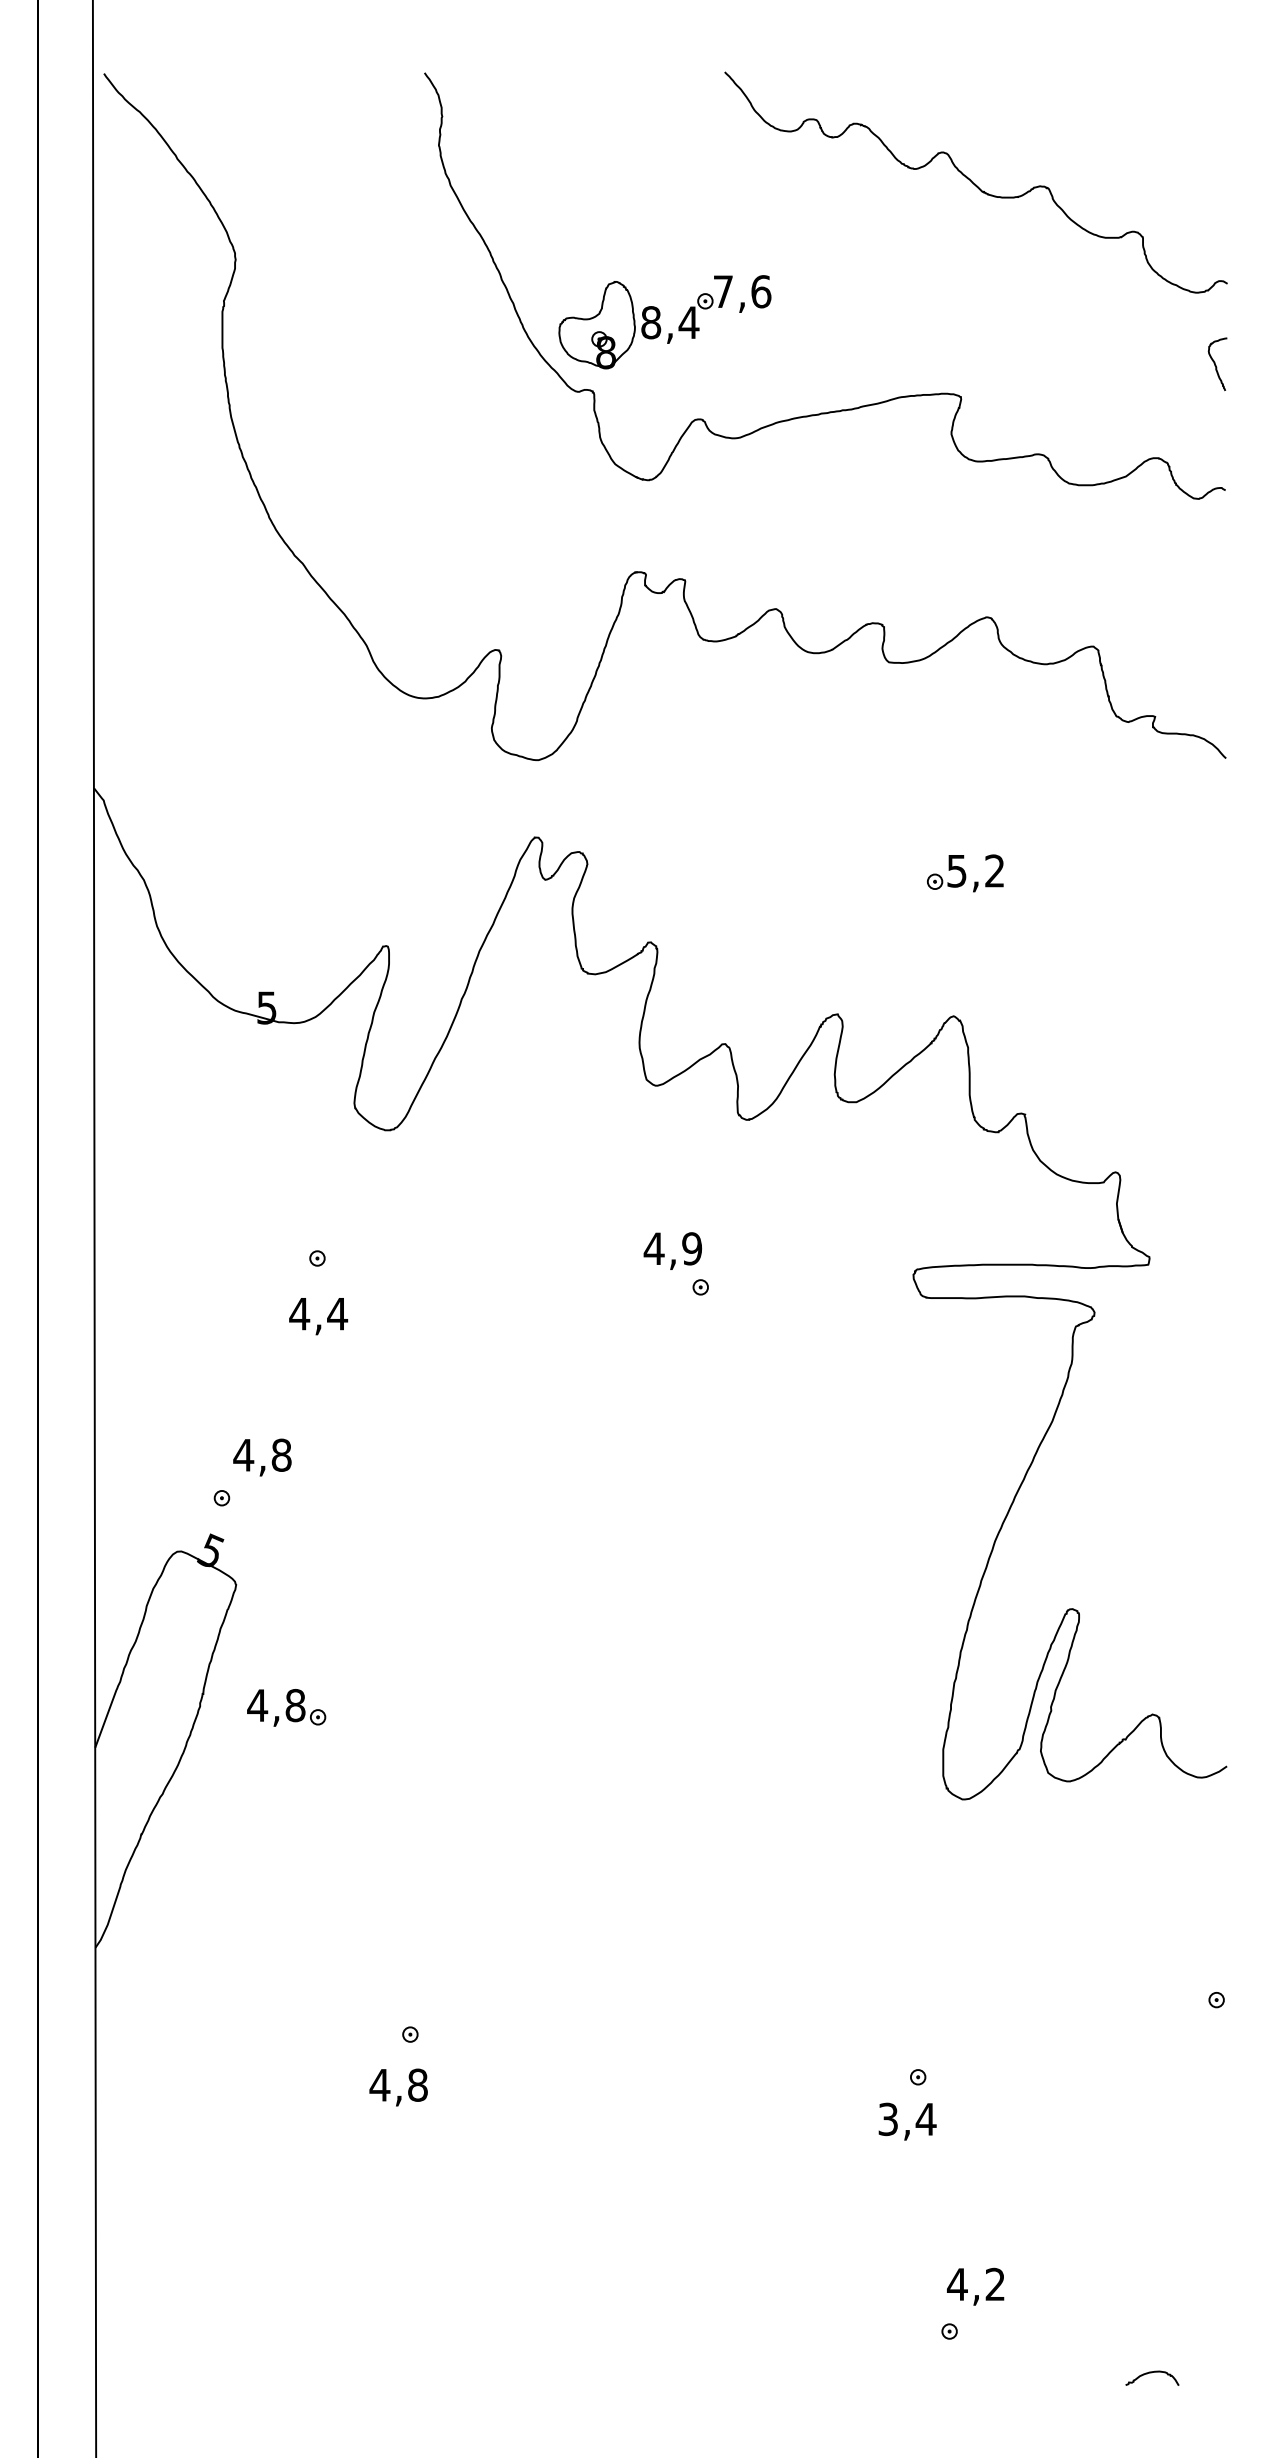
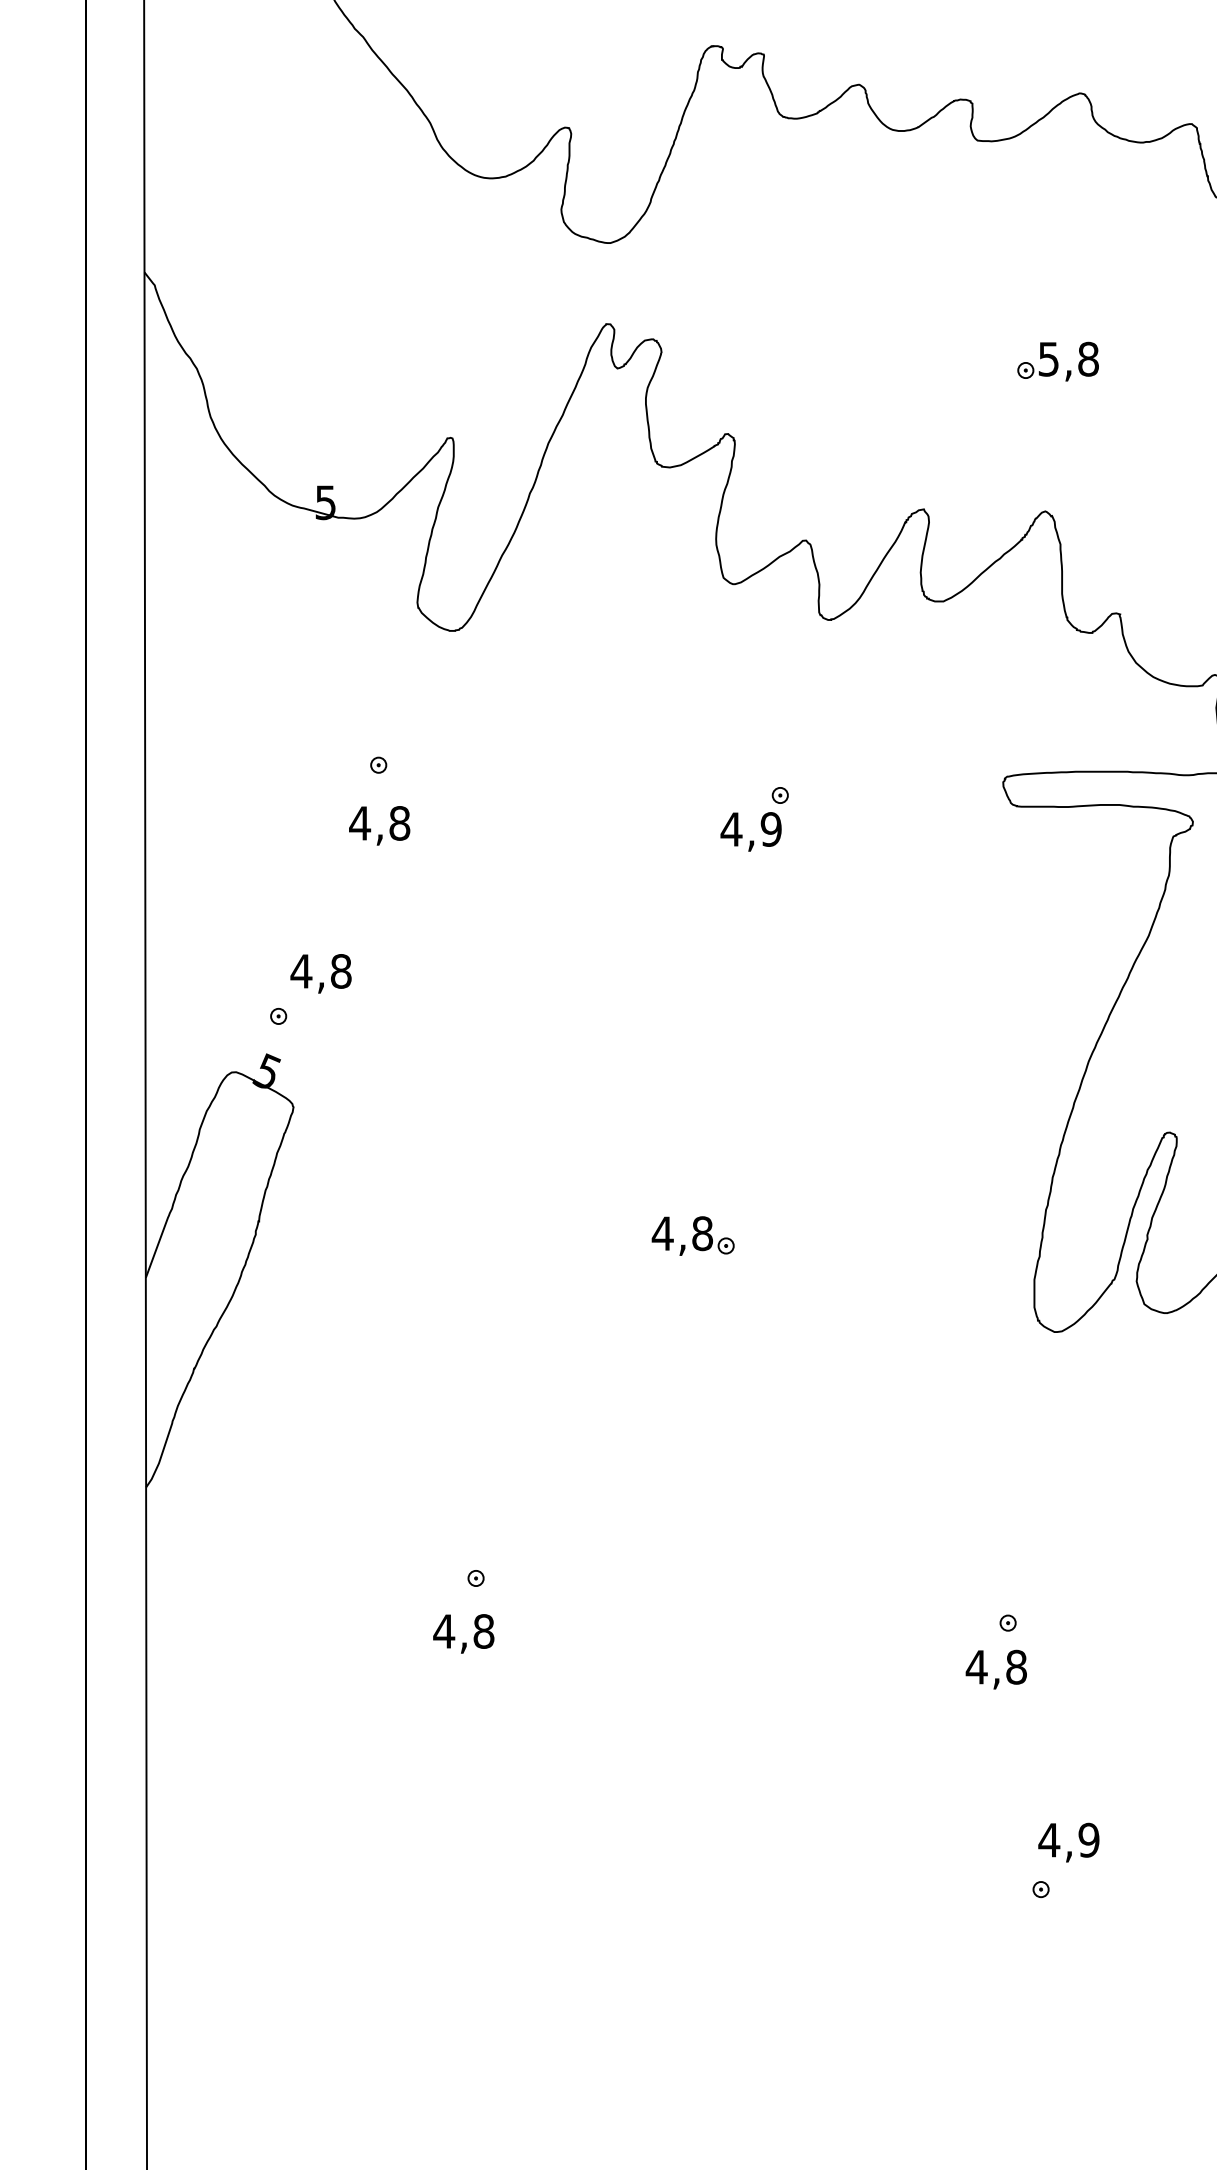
text: (994, 870) -> (1088, 358), 5,2 -> 5,8
text: (672, 1250) -> (750, 831), moved
text: (337, 1313) -> (399, 822), 4,4 -> 4,8
part: (286, 1707) -> (693, 1235), moved
text: (906, 2119) -> (995, 1667), 3,4 -> 4,8
text: (995, 2284) -> (1089, 1840), 4,2 -> 4,9

